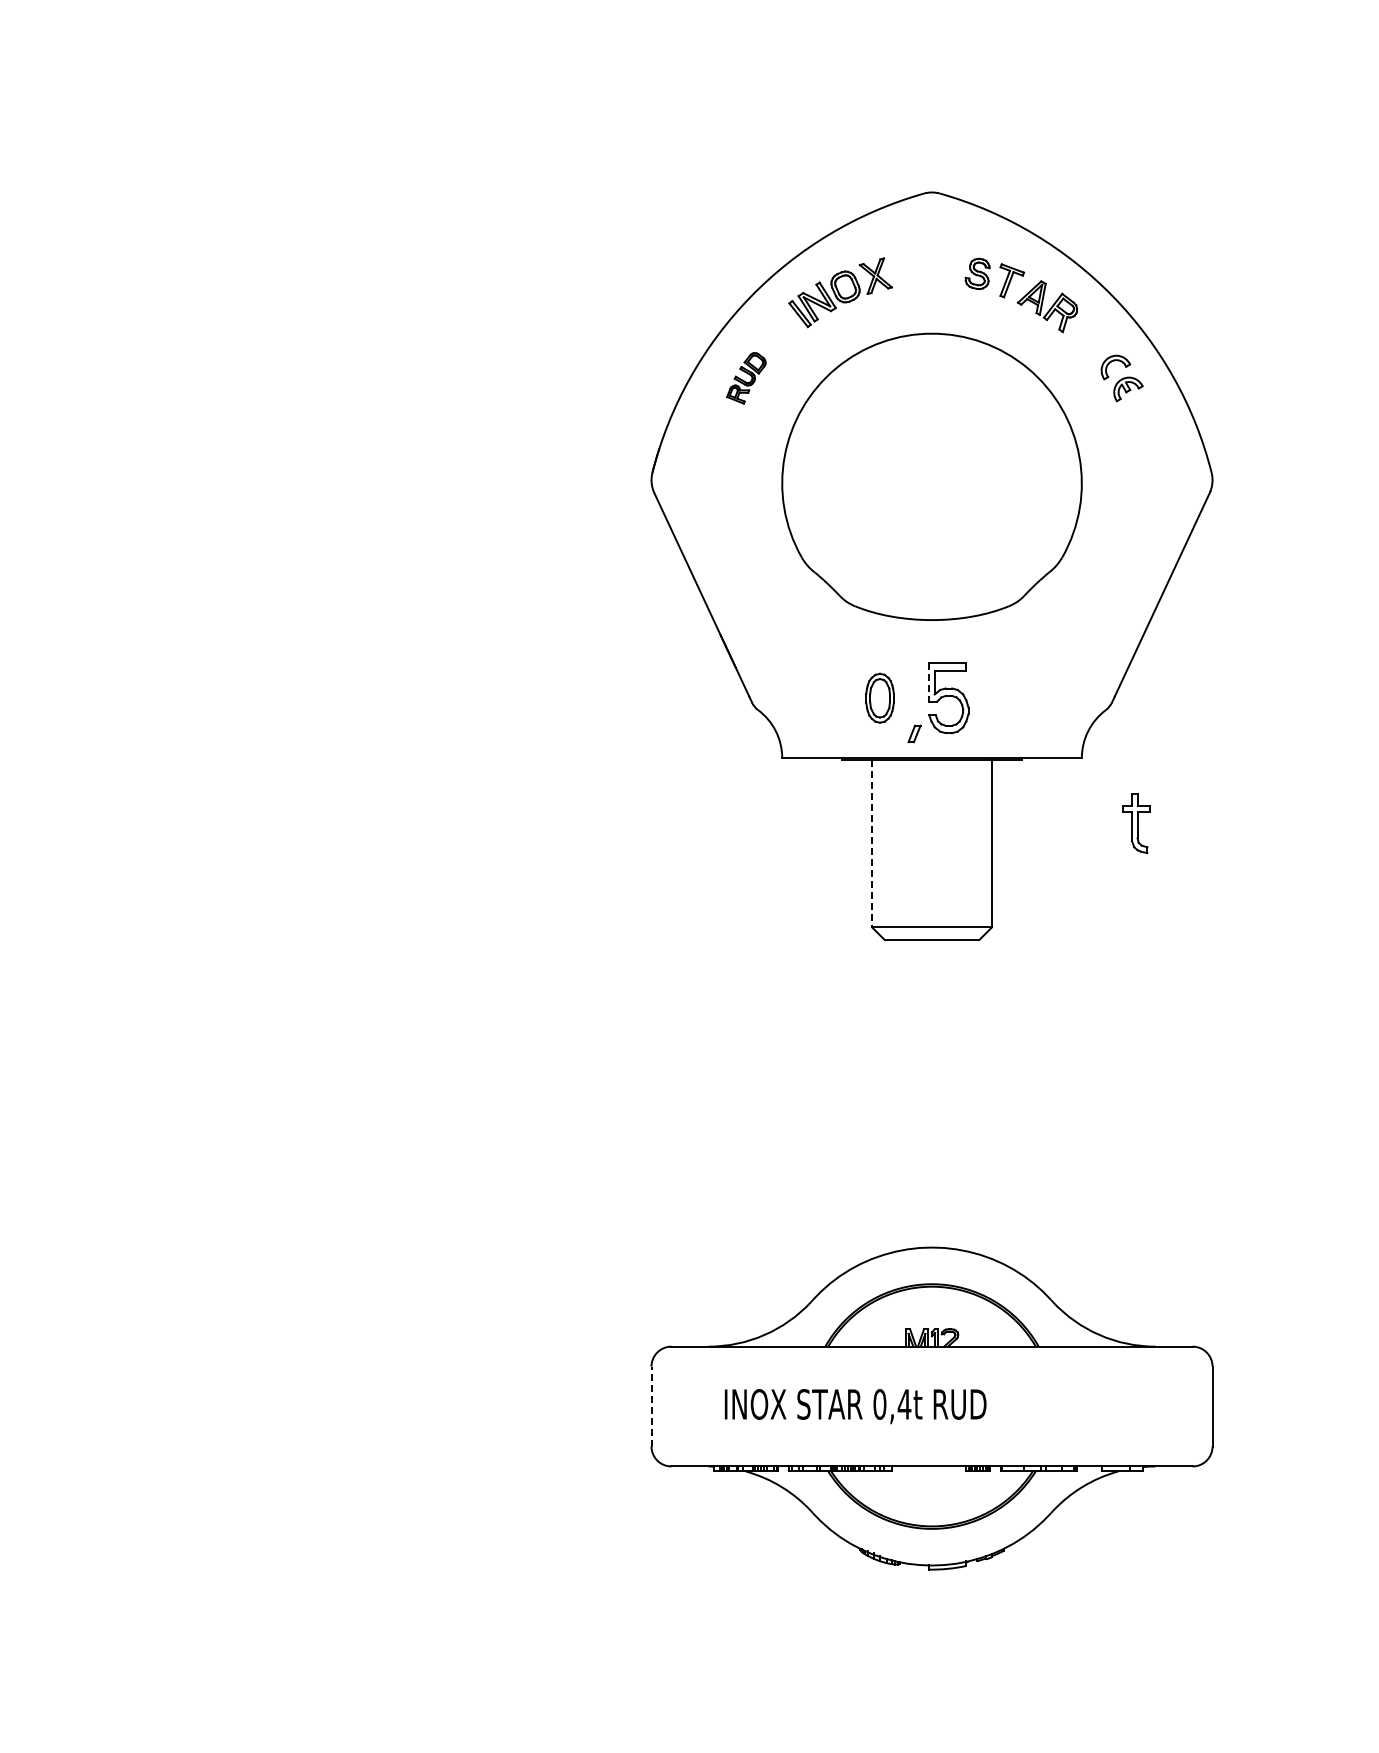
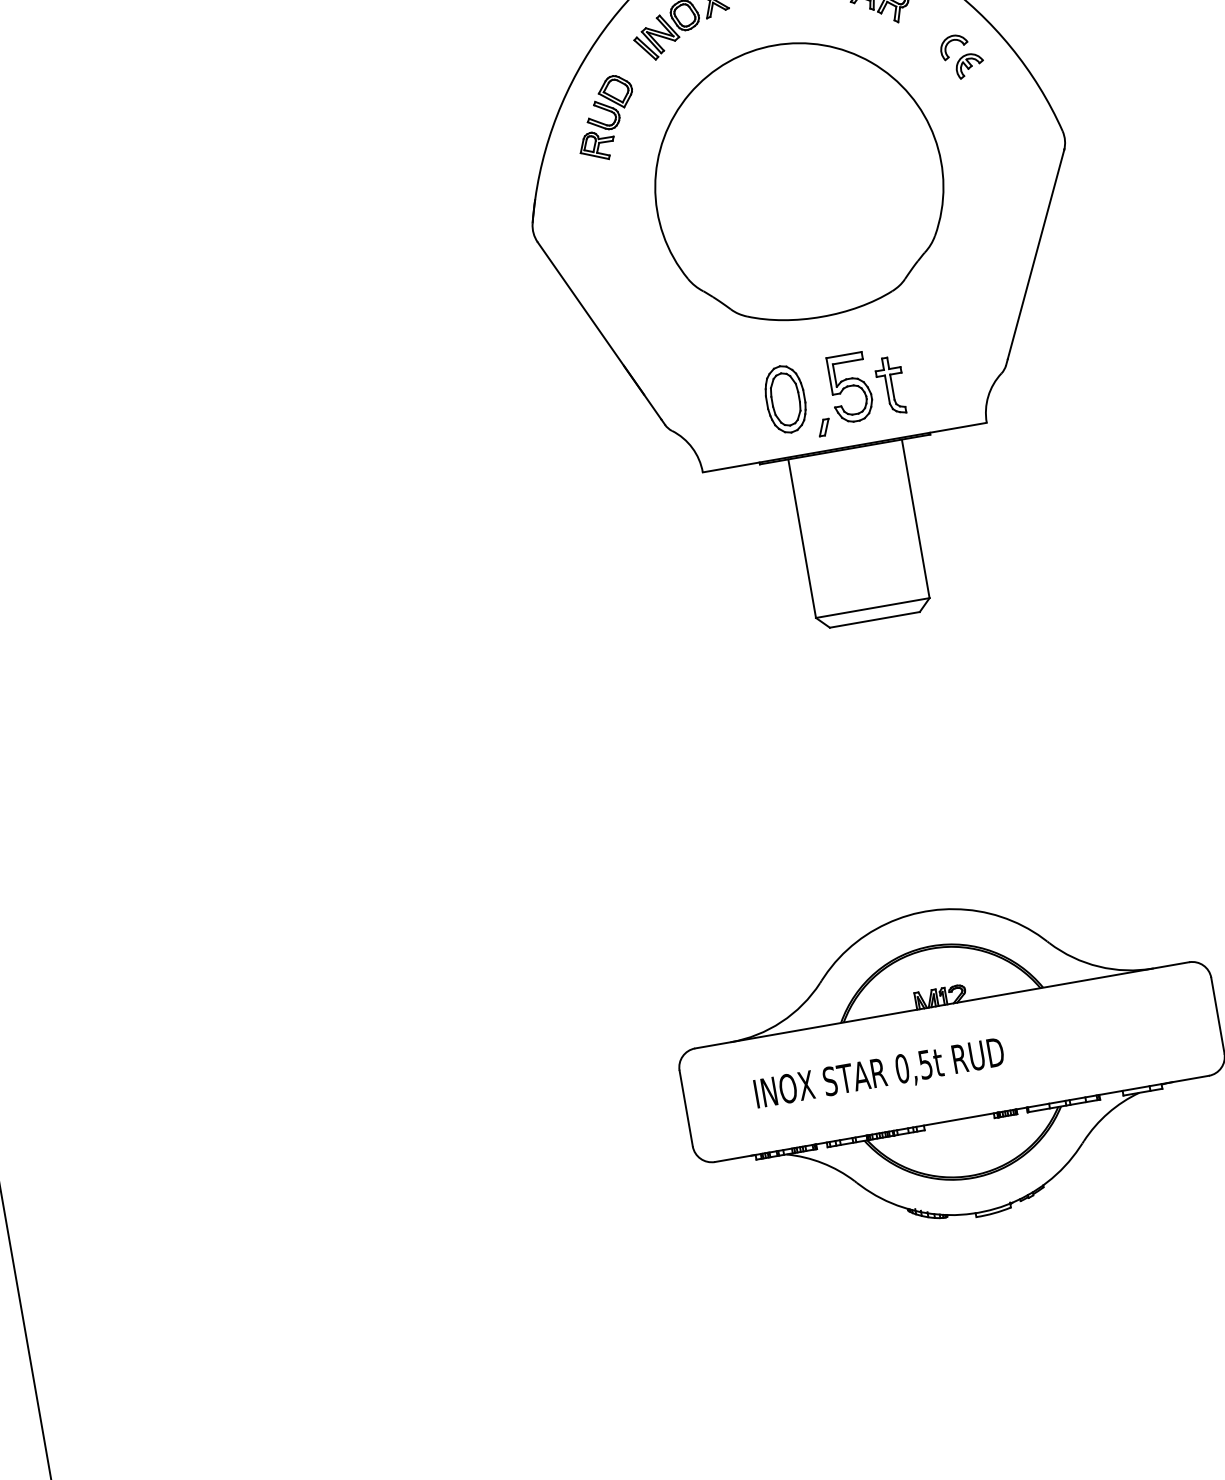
part: (746, 378) -> (606, 118), size x1.67
line: (929, 683) -> (830, 377), dashed -> solid
part: (879, 698) -> (785, 399), size x1.43
part: (1136, 823) -> (891, 386), moved
line: (872, 843) -> (802, 538), dashed -> solid
text: (904, 1404) -> (925, 1064), 0,4t -> 0,5t
line: (651, 1406) -> (686, 1108), dashed -> solid

